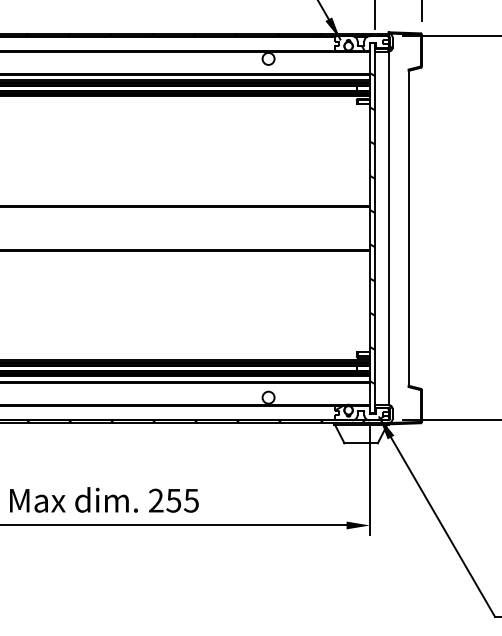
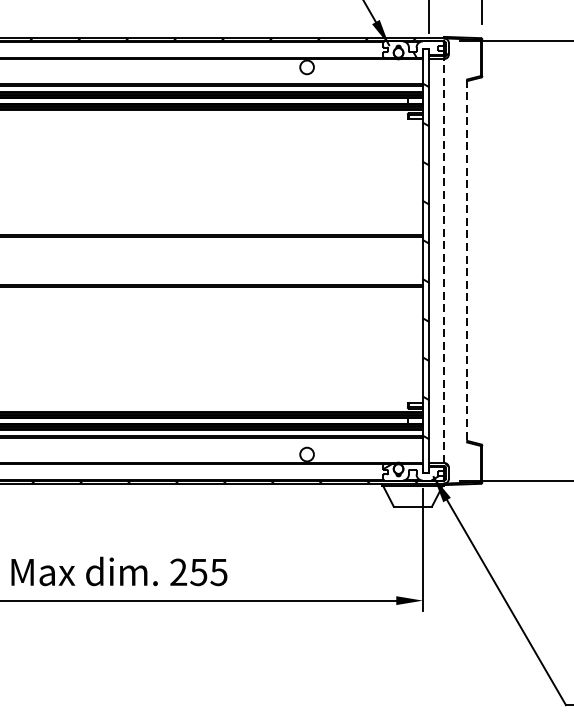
line: (388, 228) -> (444, 261), solid -> dashed
line: (408, 228) -> (467, 261), solid -> dashed

